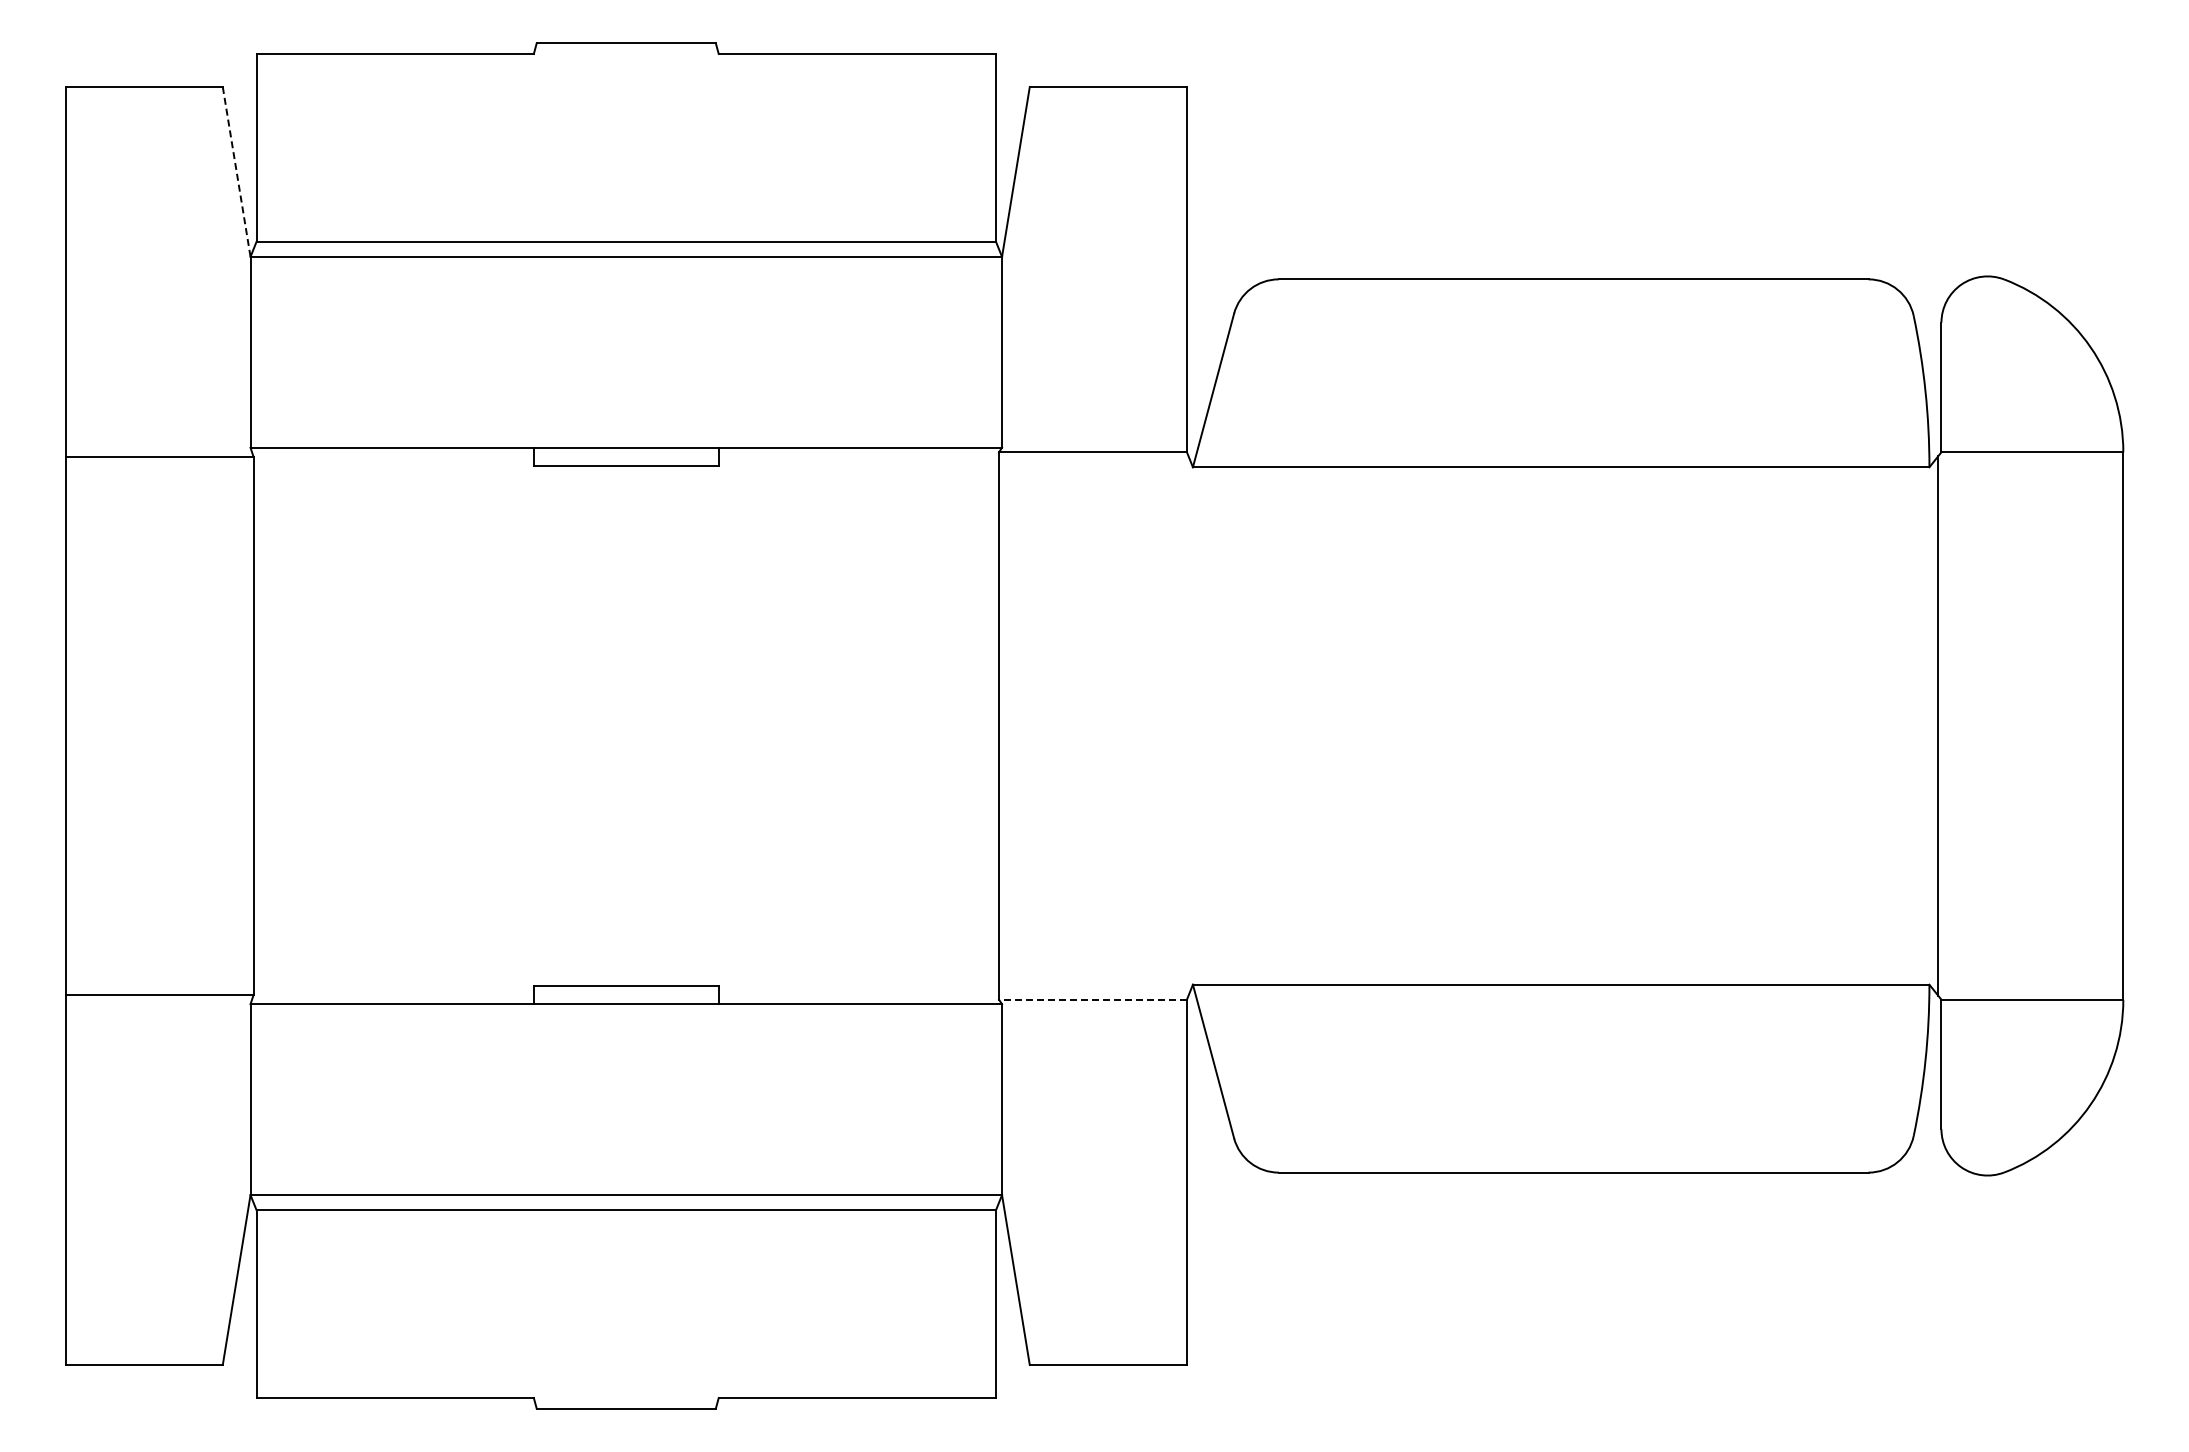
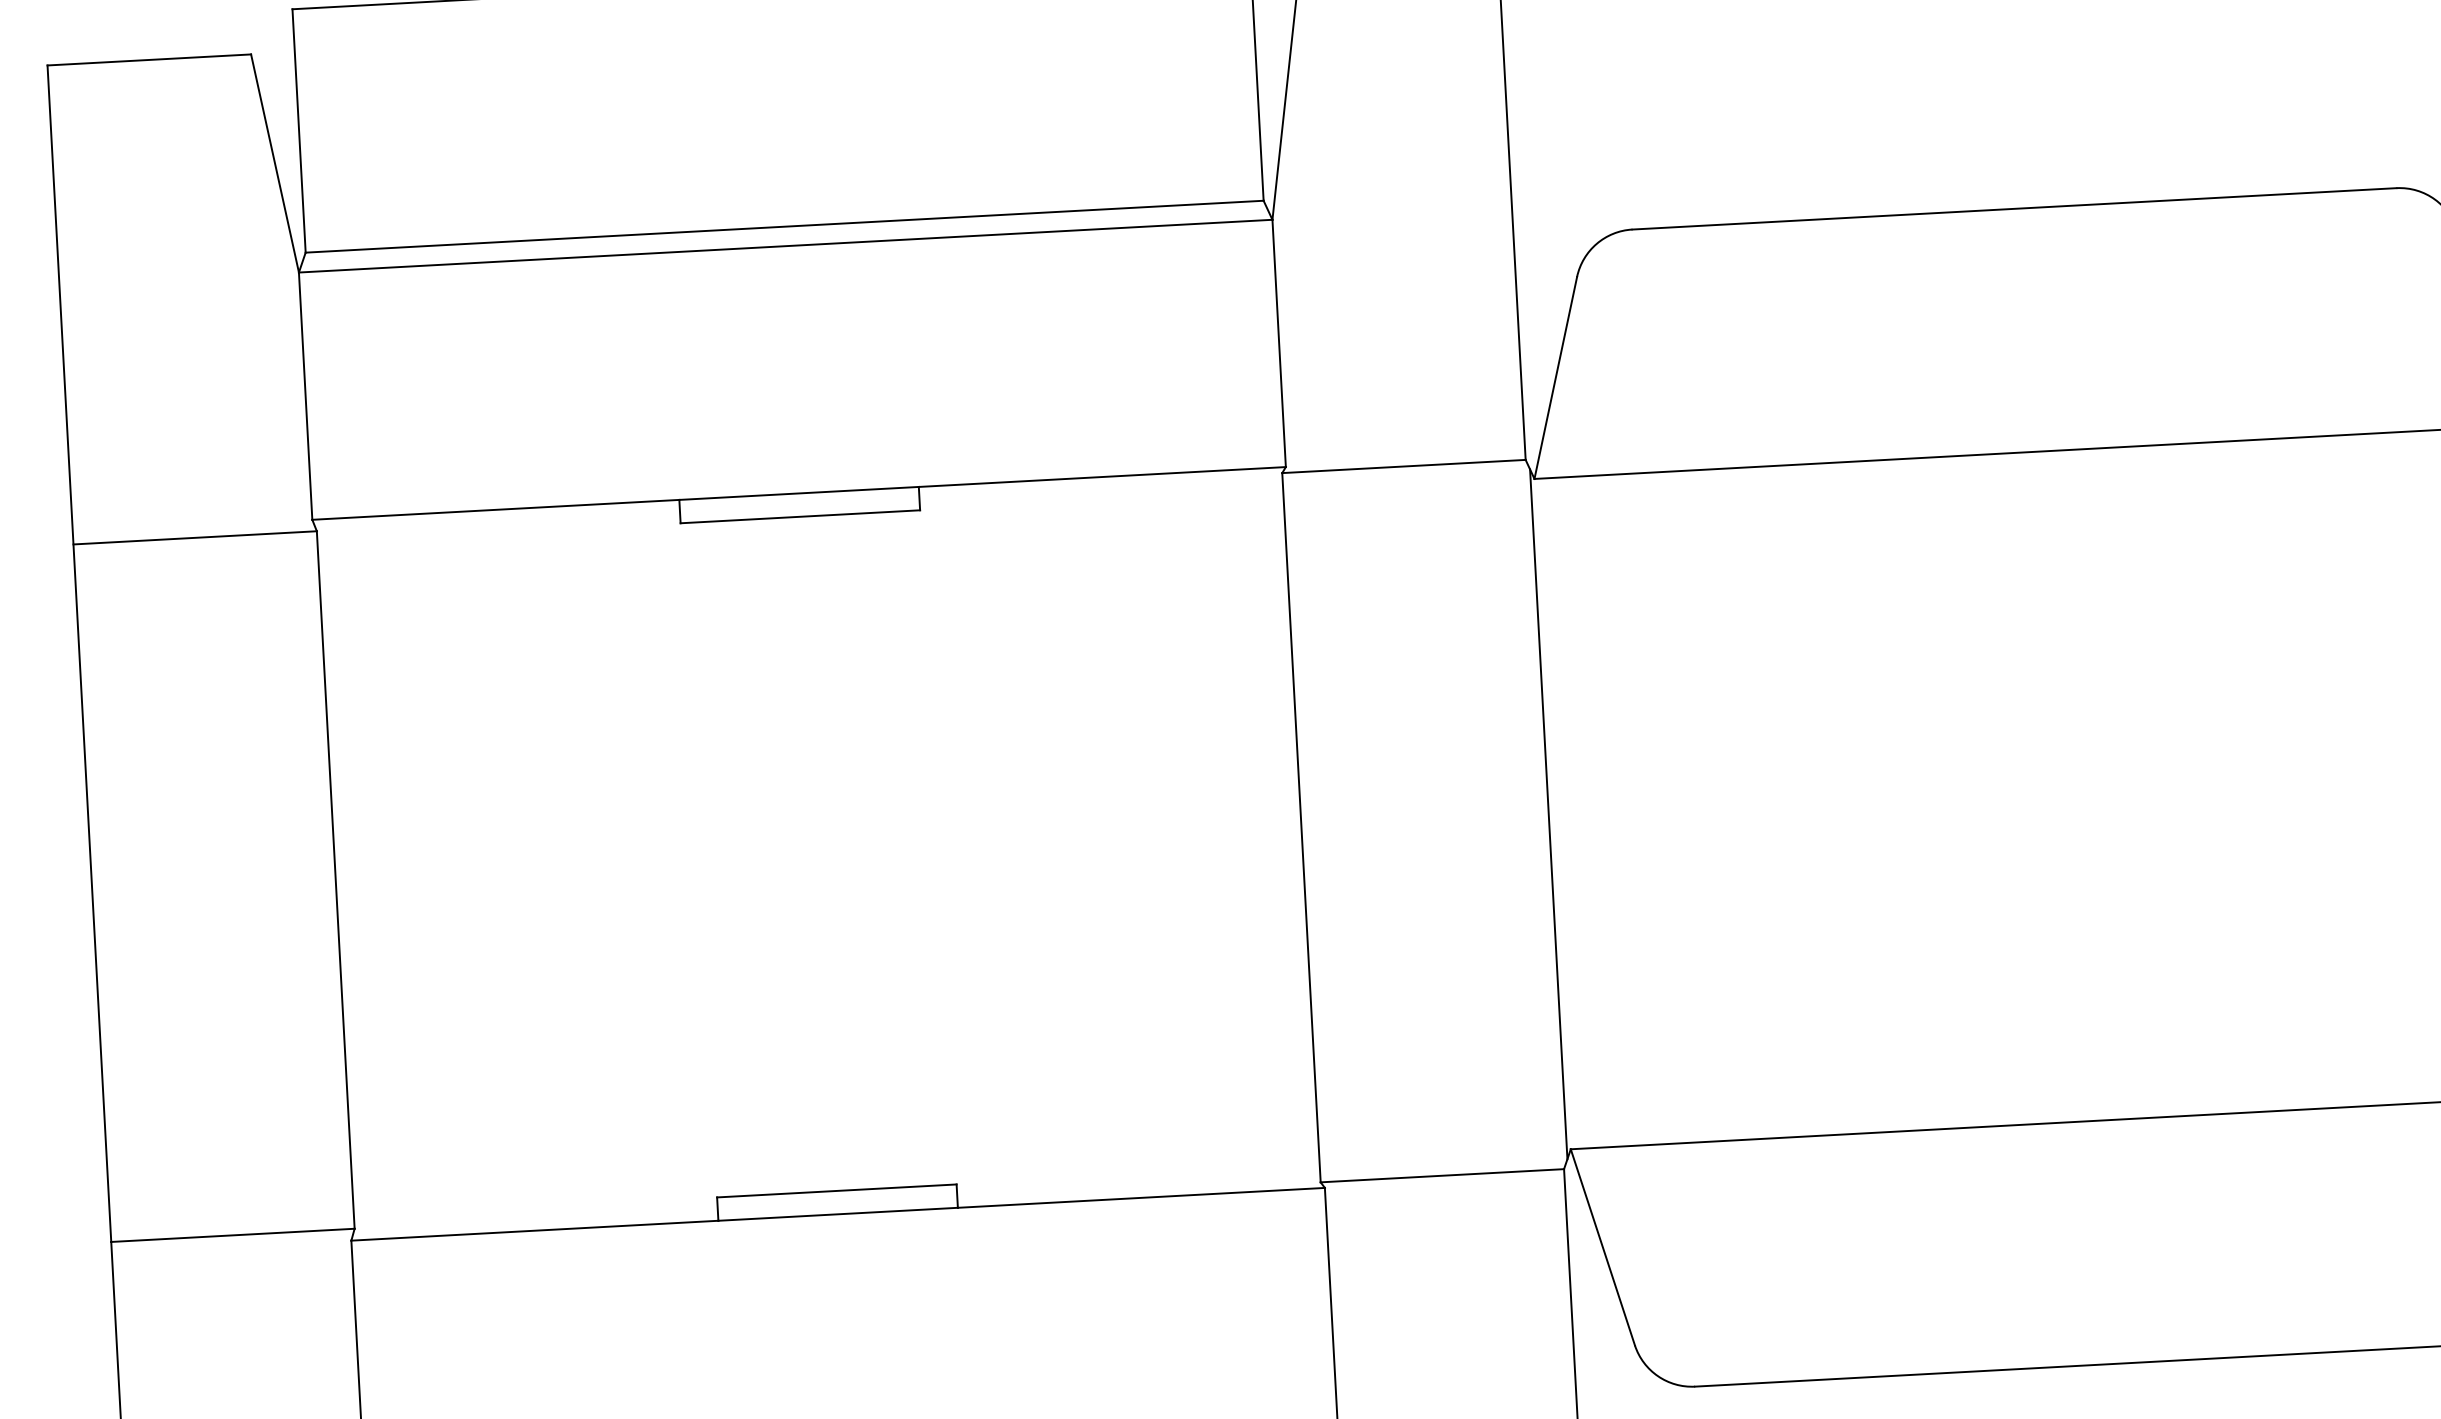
line: (236, 172) -> (274, 164), dashed -> solid
line: (1189, 725) -> (1548, 813), added
line: (1092, 999) -> (1441, 1175), dashed -> solid

